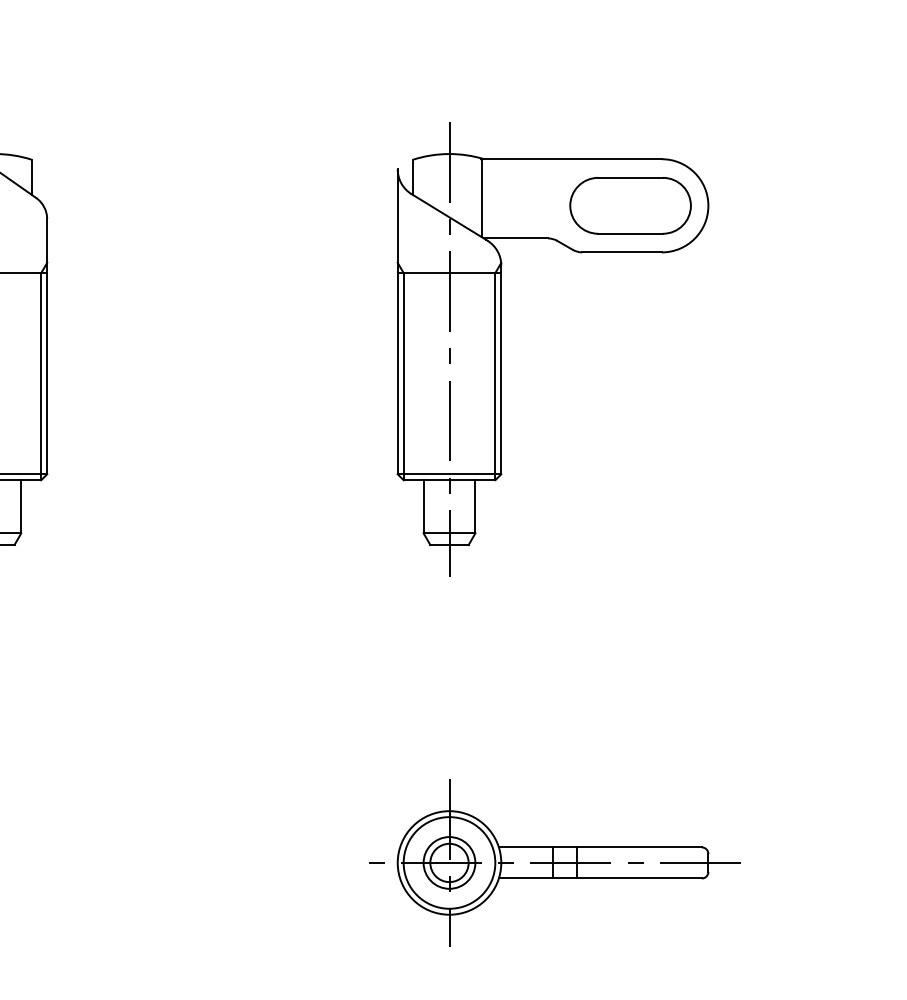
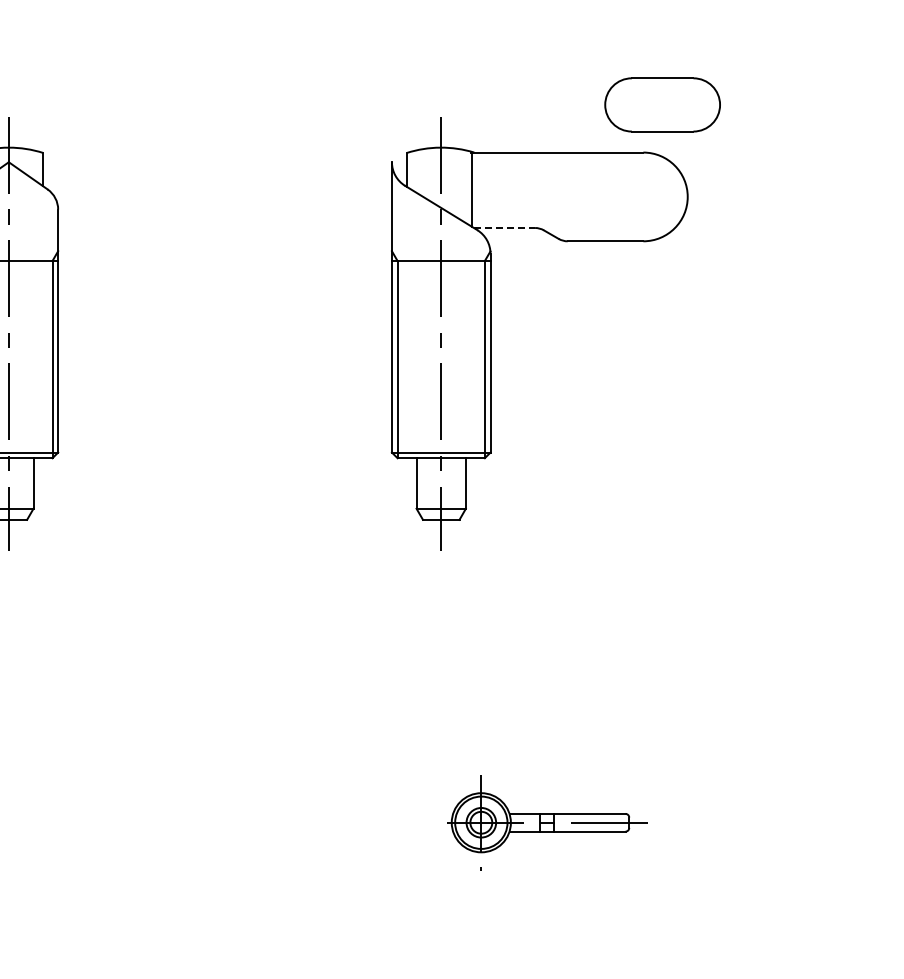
part: (630, 205) -> (662, 104), moved
line: (515, 238) -> (504, 228), solid -> dashed
part: (554, 862) -> (541, 822), size x0.6

